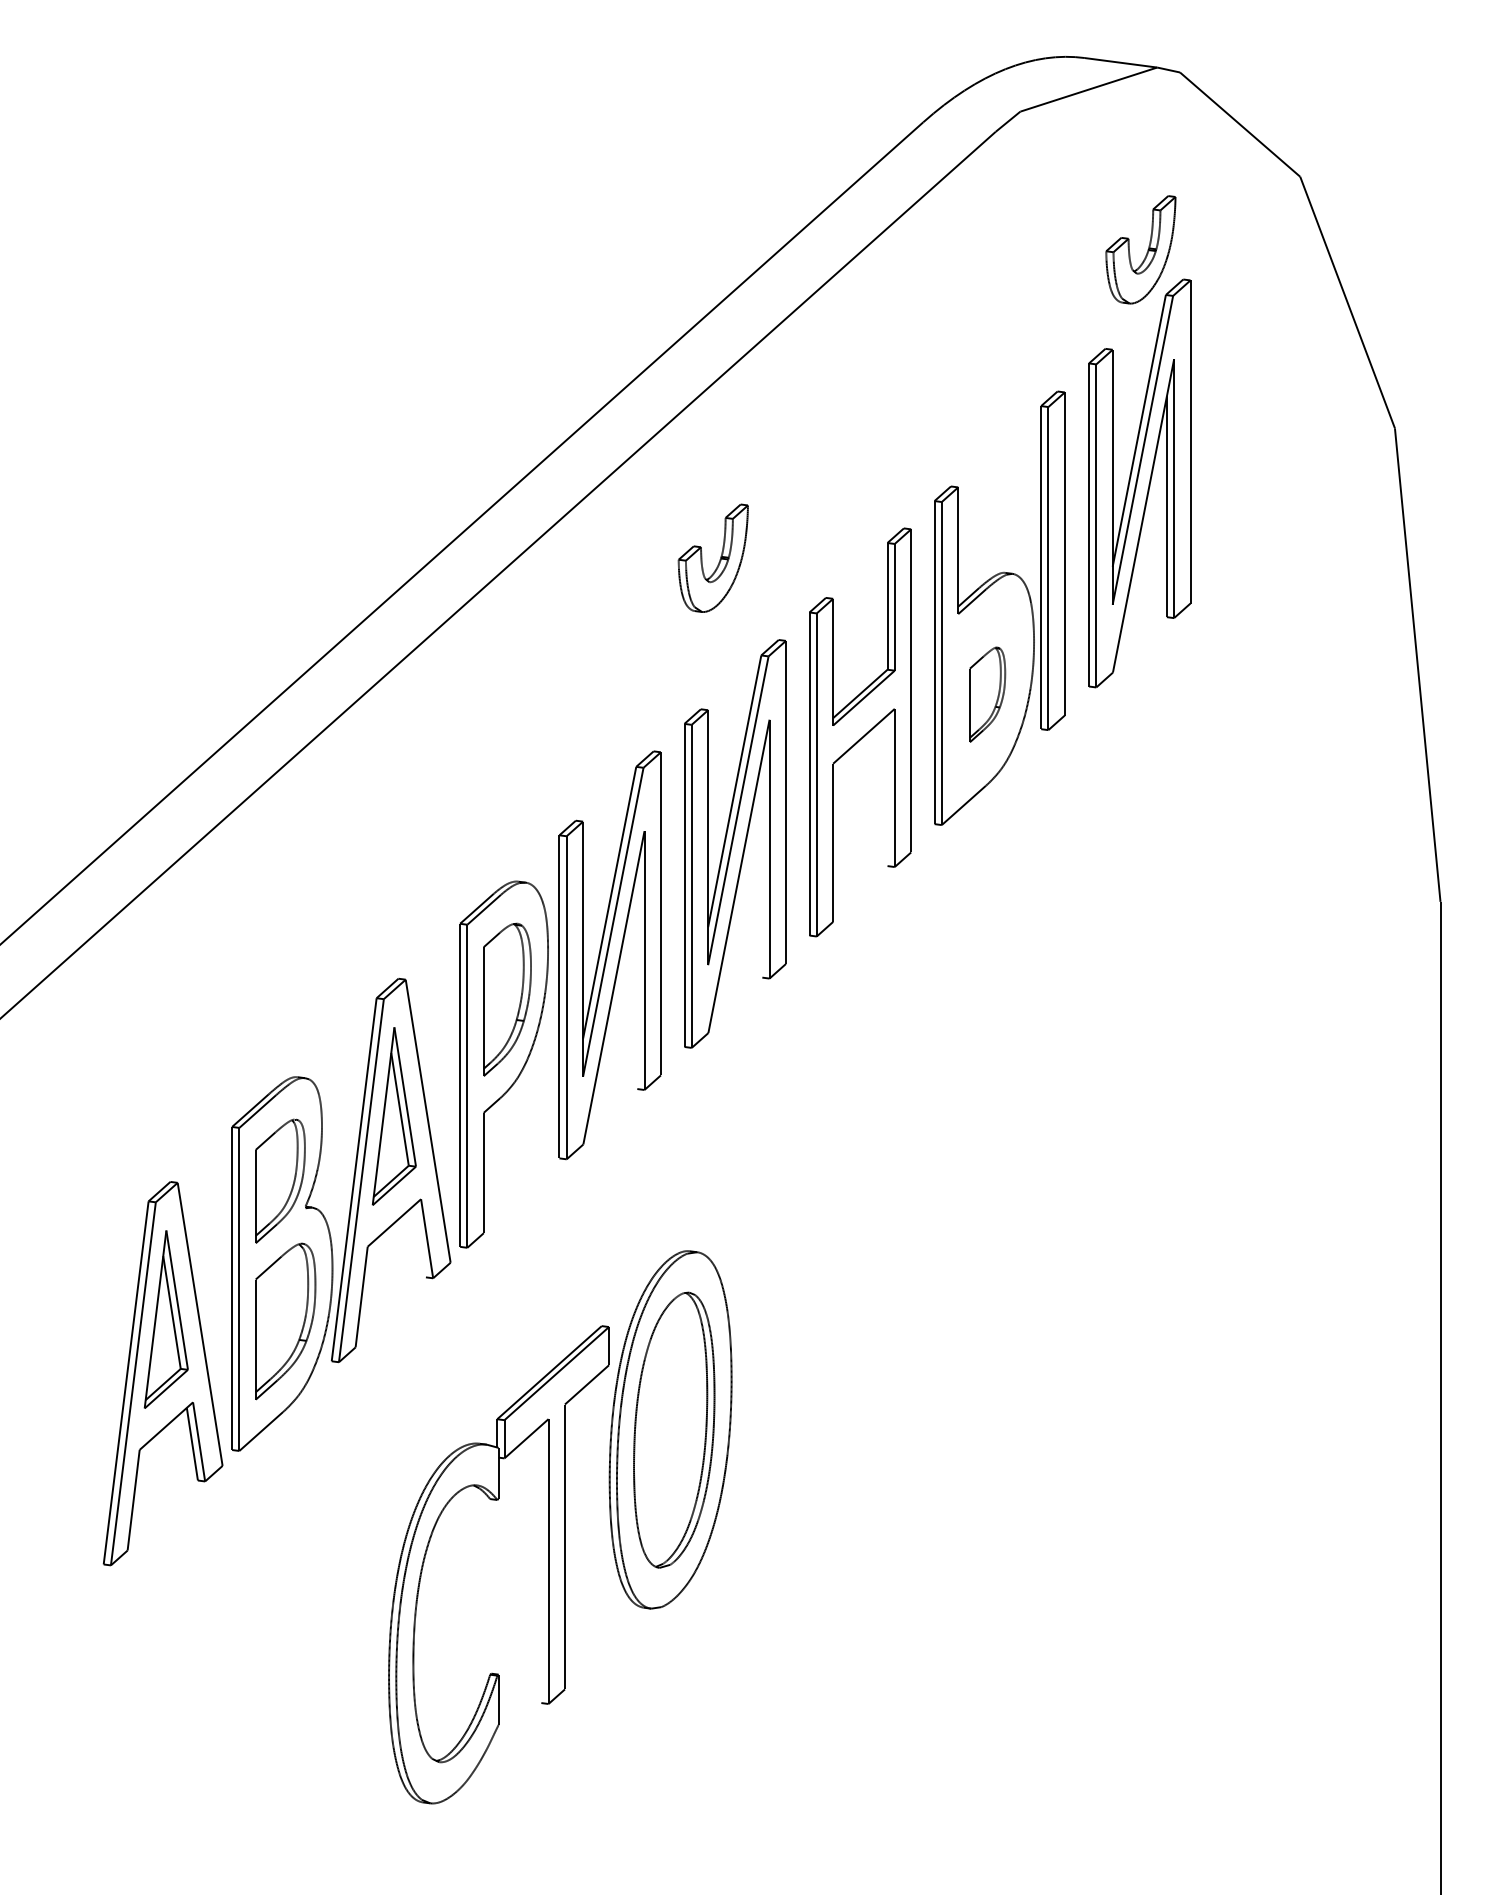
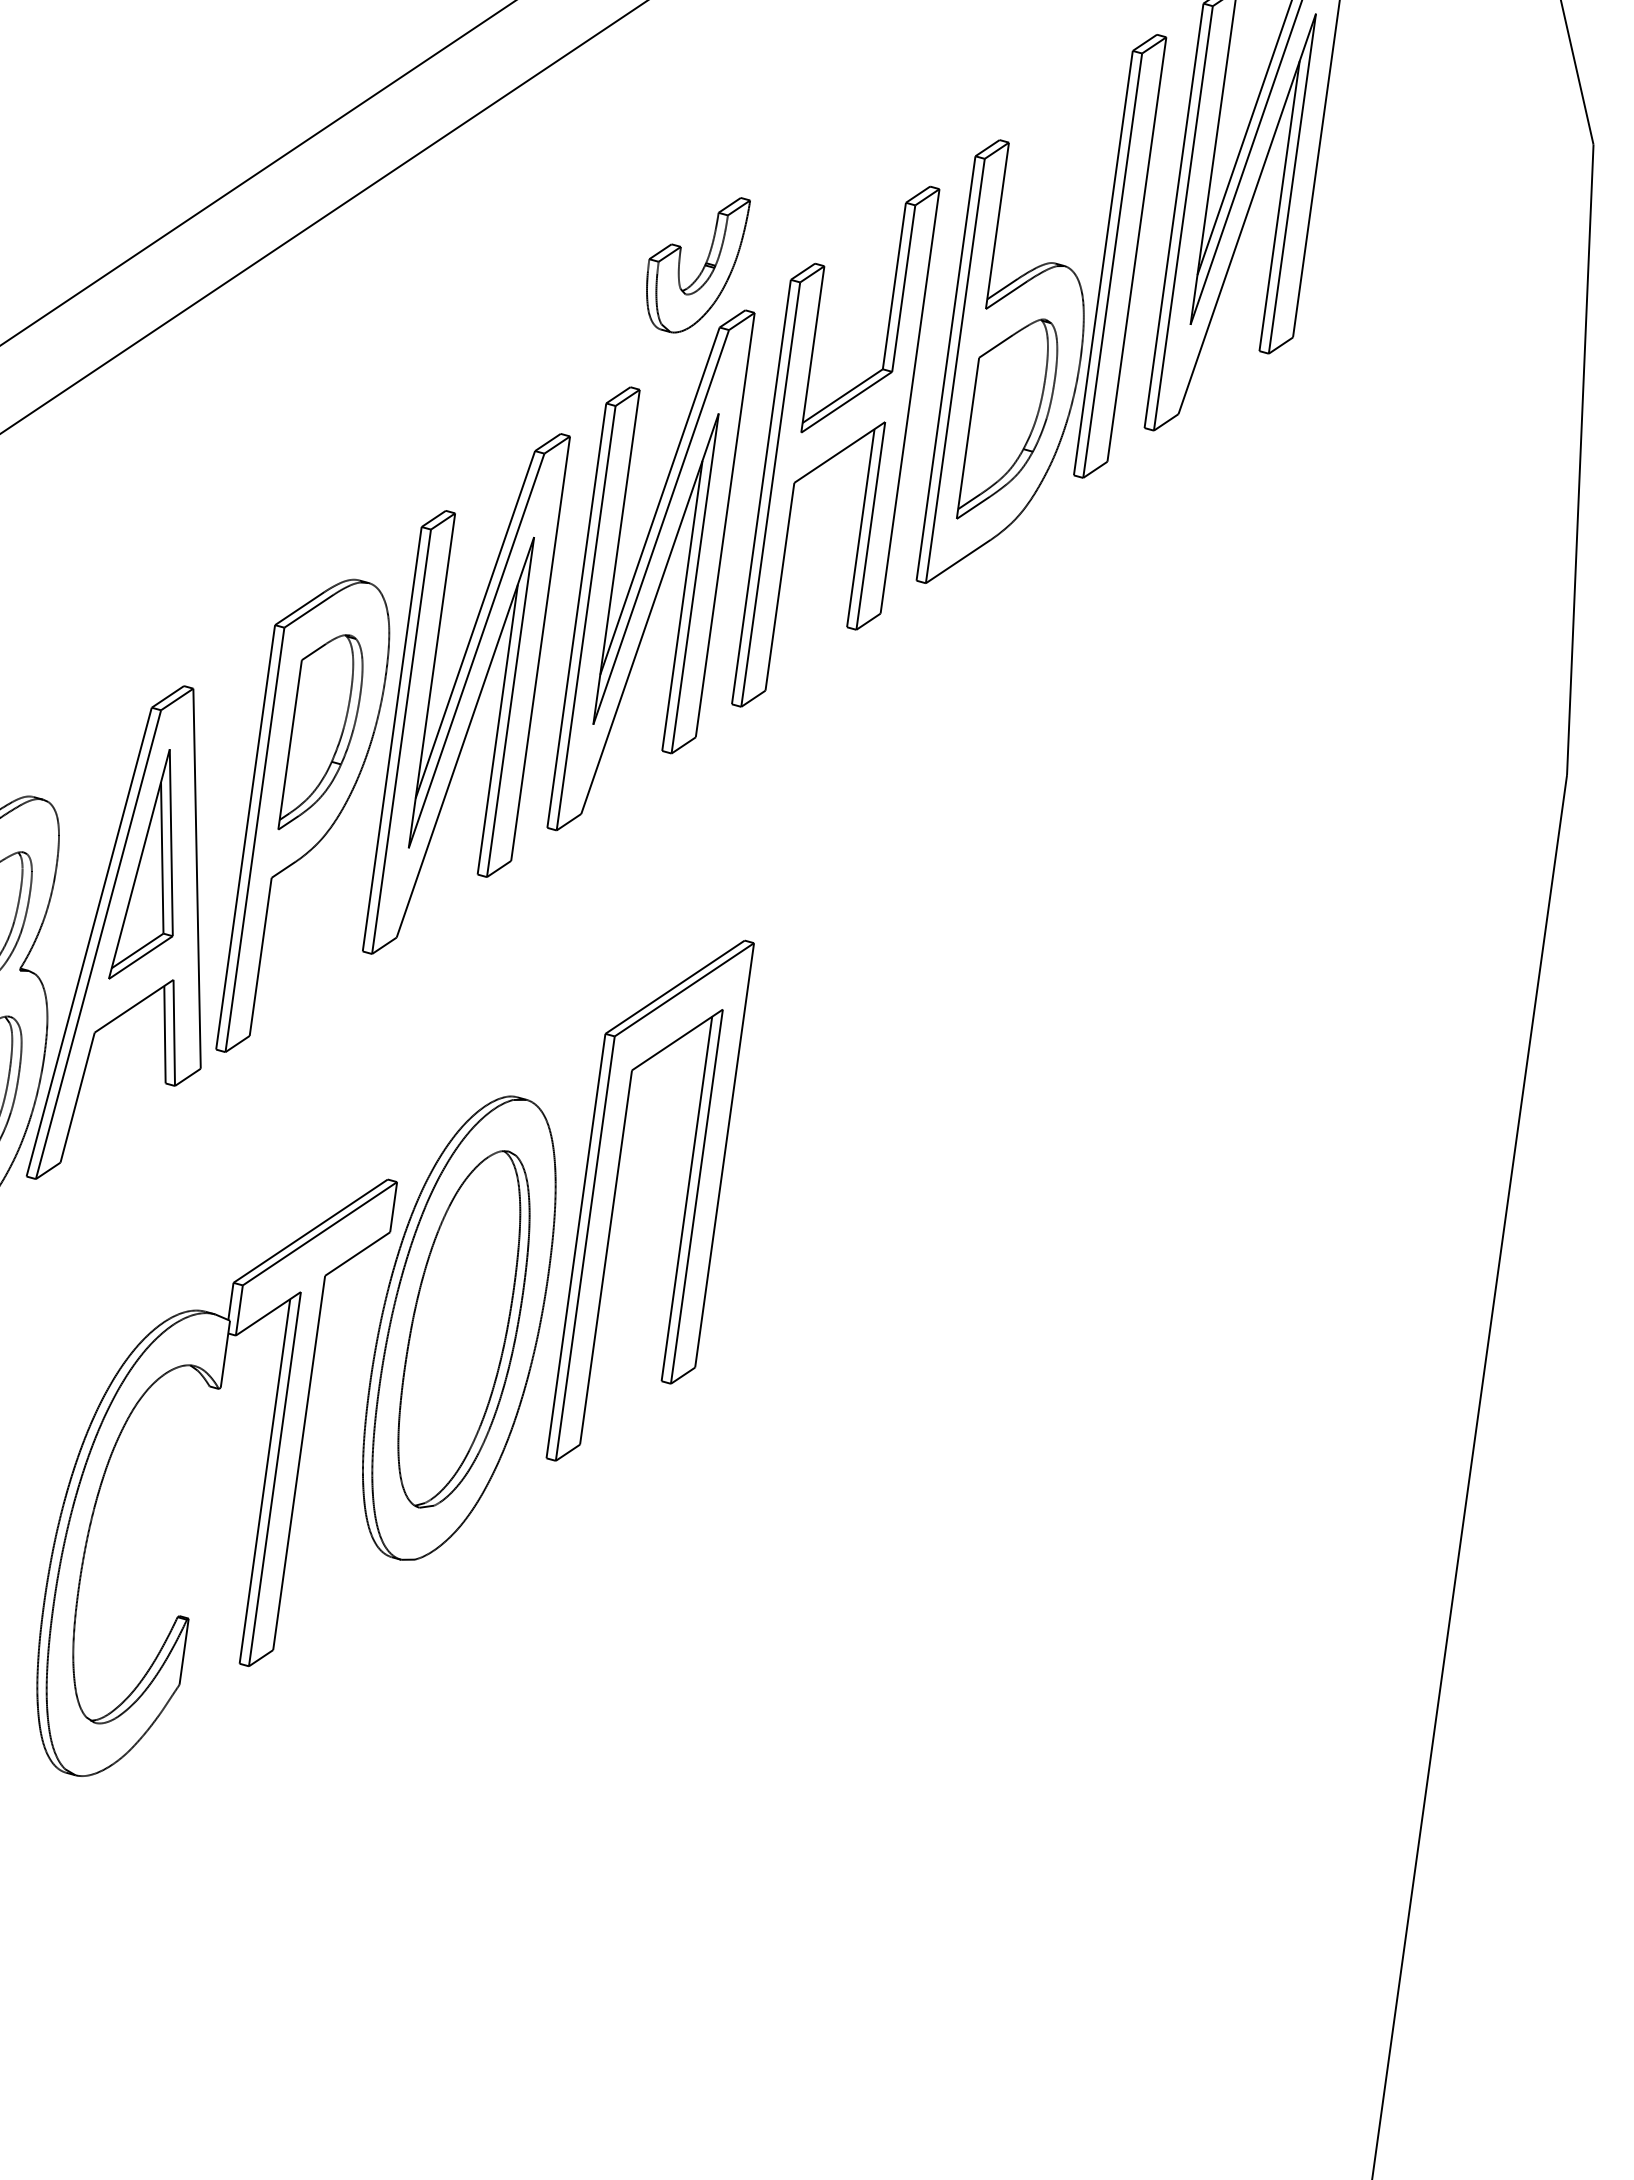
part: (719, 559) -> (702, 266), moved
part: (987, 694) -> (1009, 420), size x1.67
line: (887, 790) -> (860, 527), added
line: (762, 866) -> (682, 604), added
line: (637, 978) -> (498, 729), added
line: (419, 1240) -> (163, 1033), added
part: (773, 1314) -> (615, 1195), added
line: (541, 1564) -> (265, 1481), added

